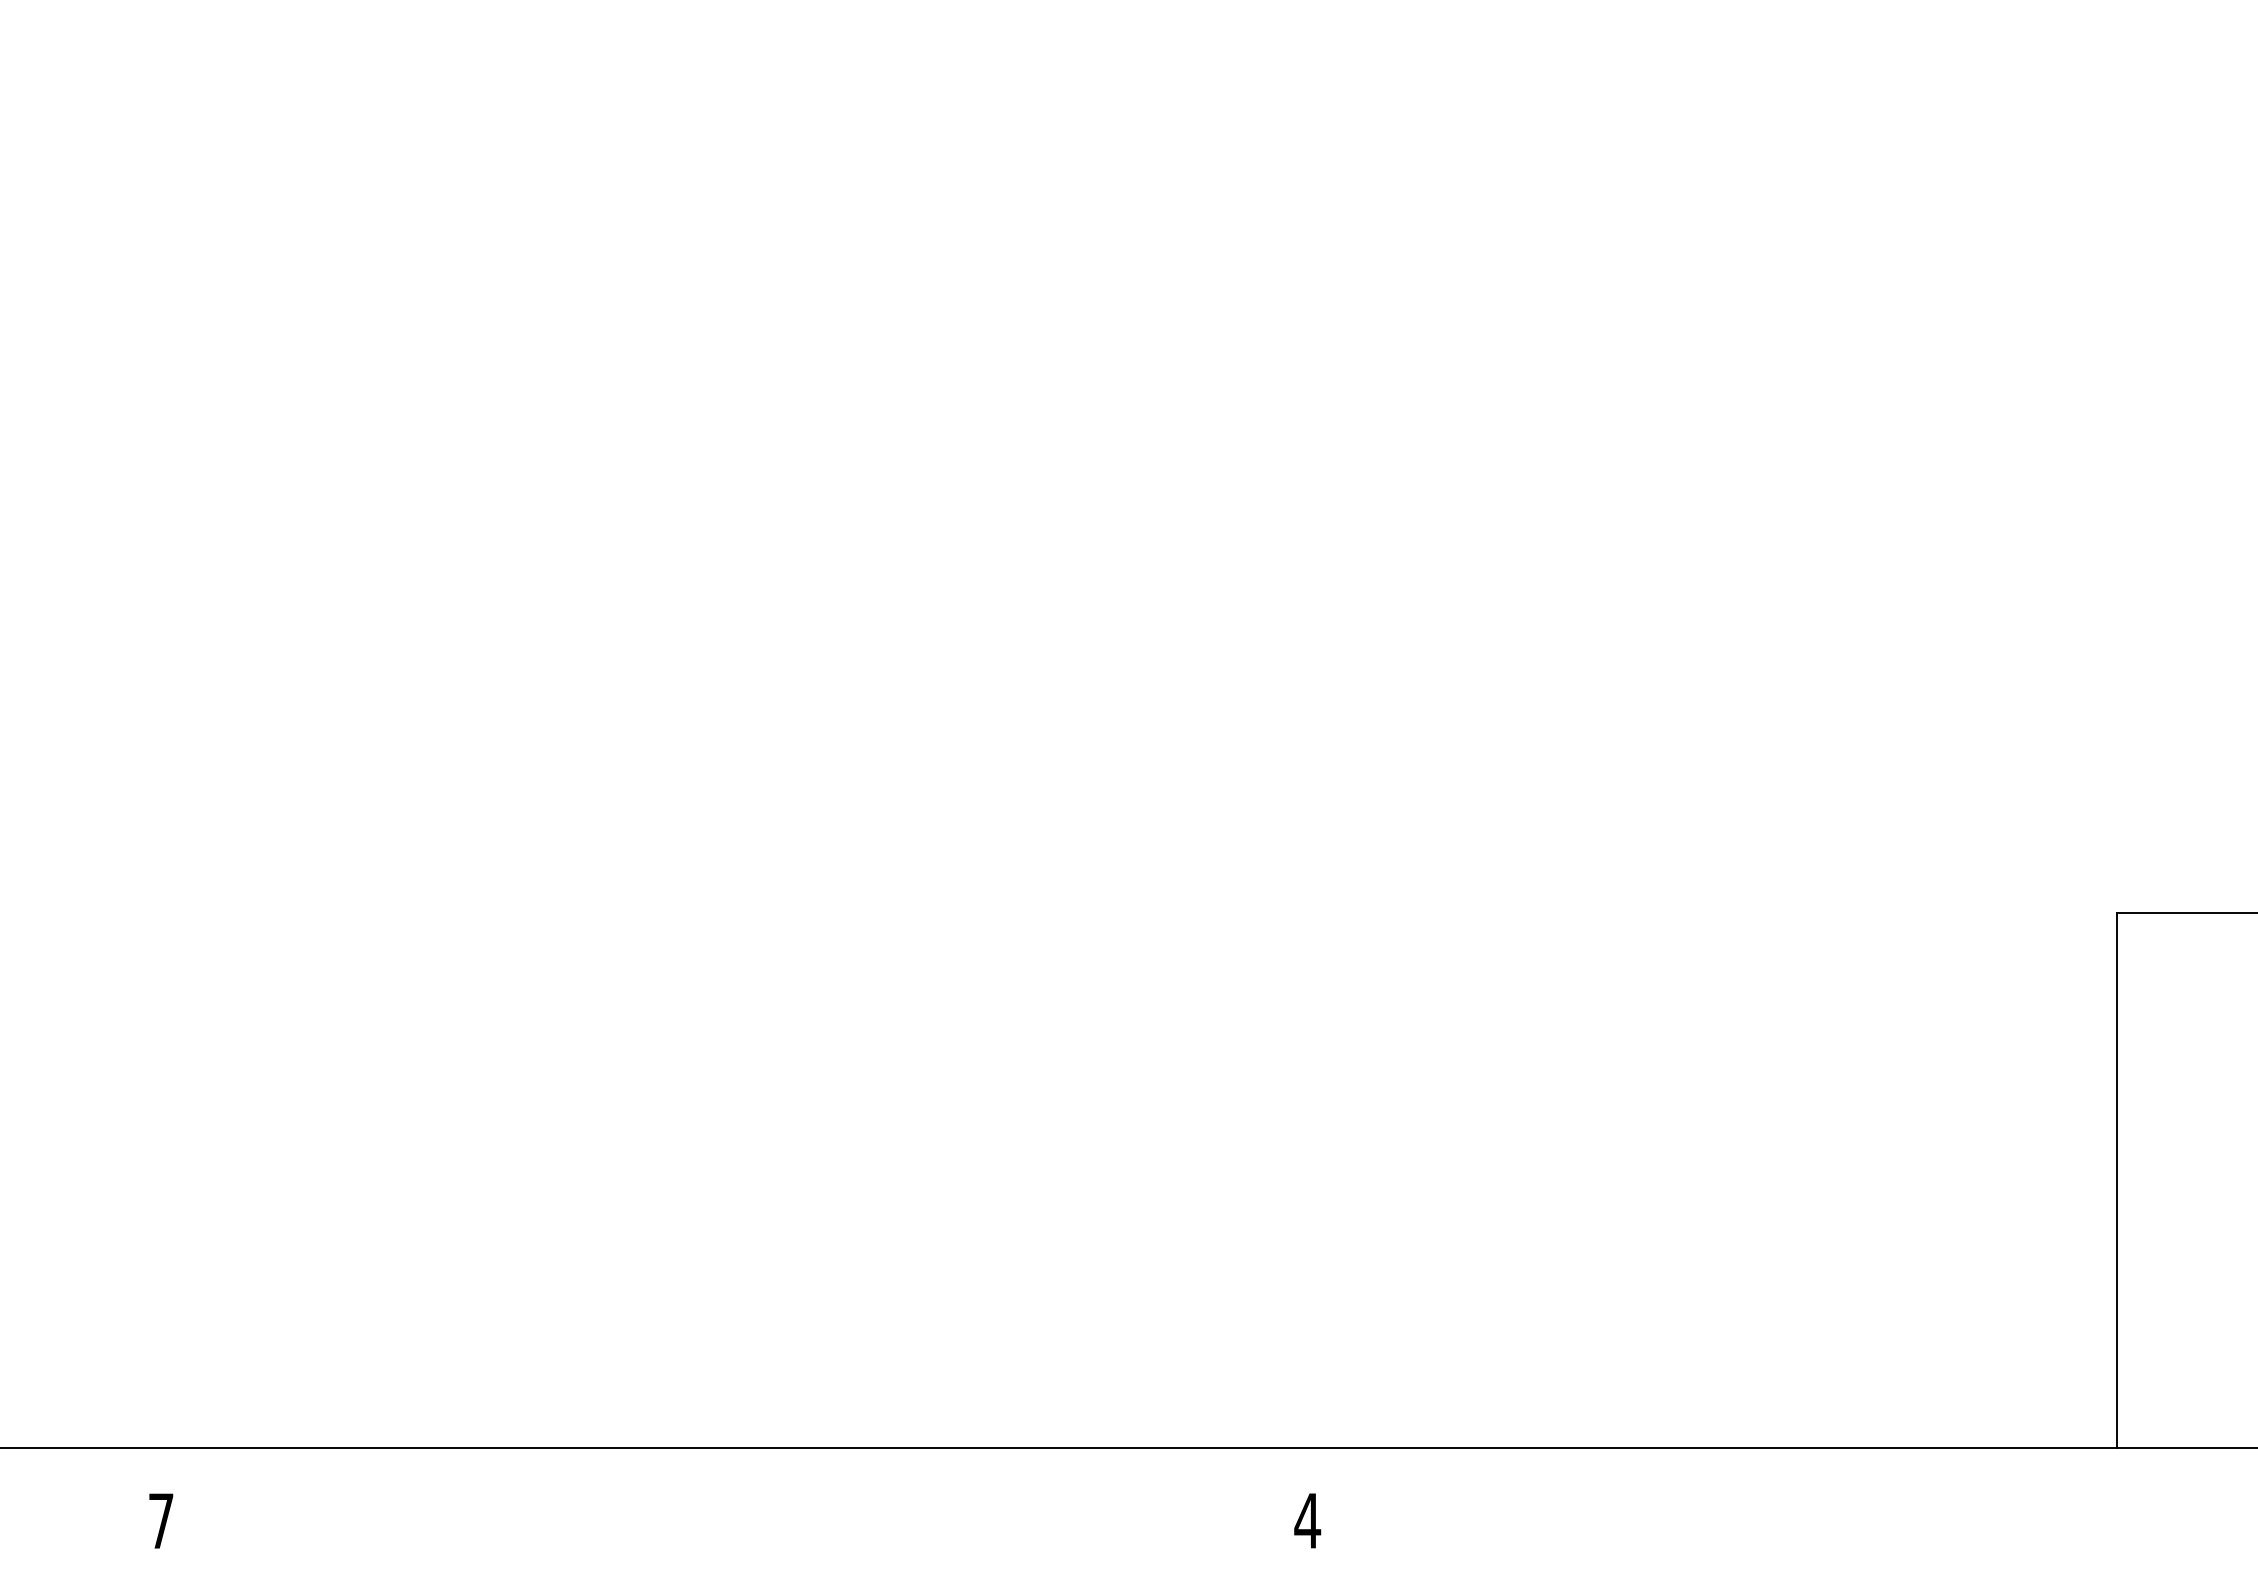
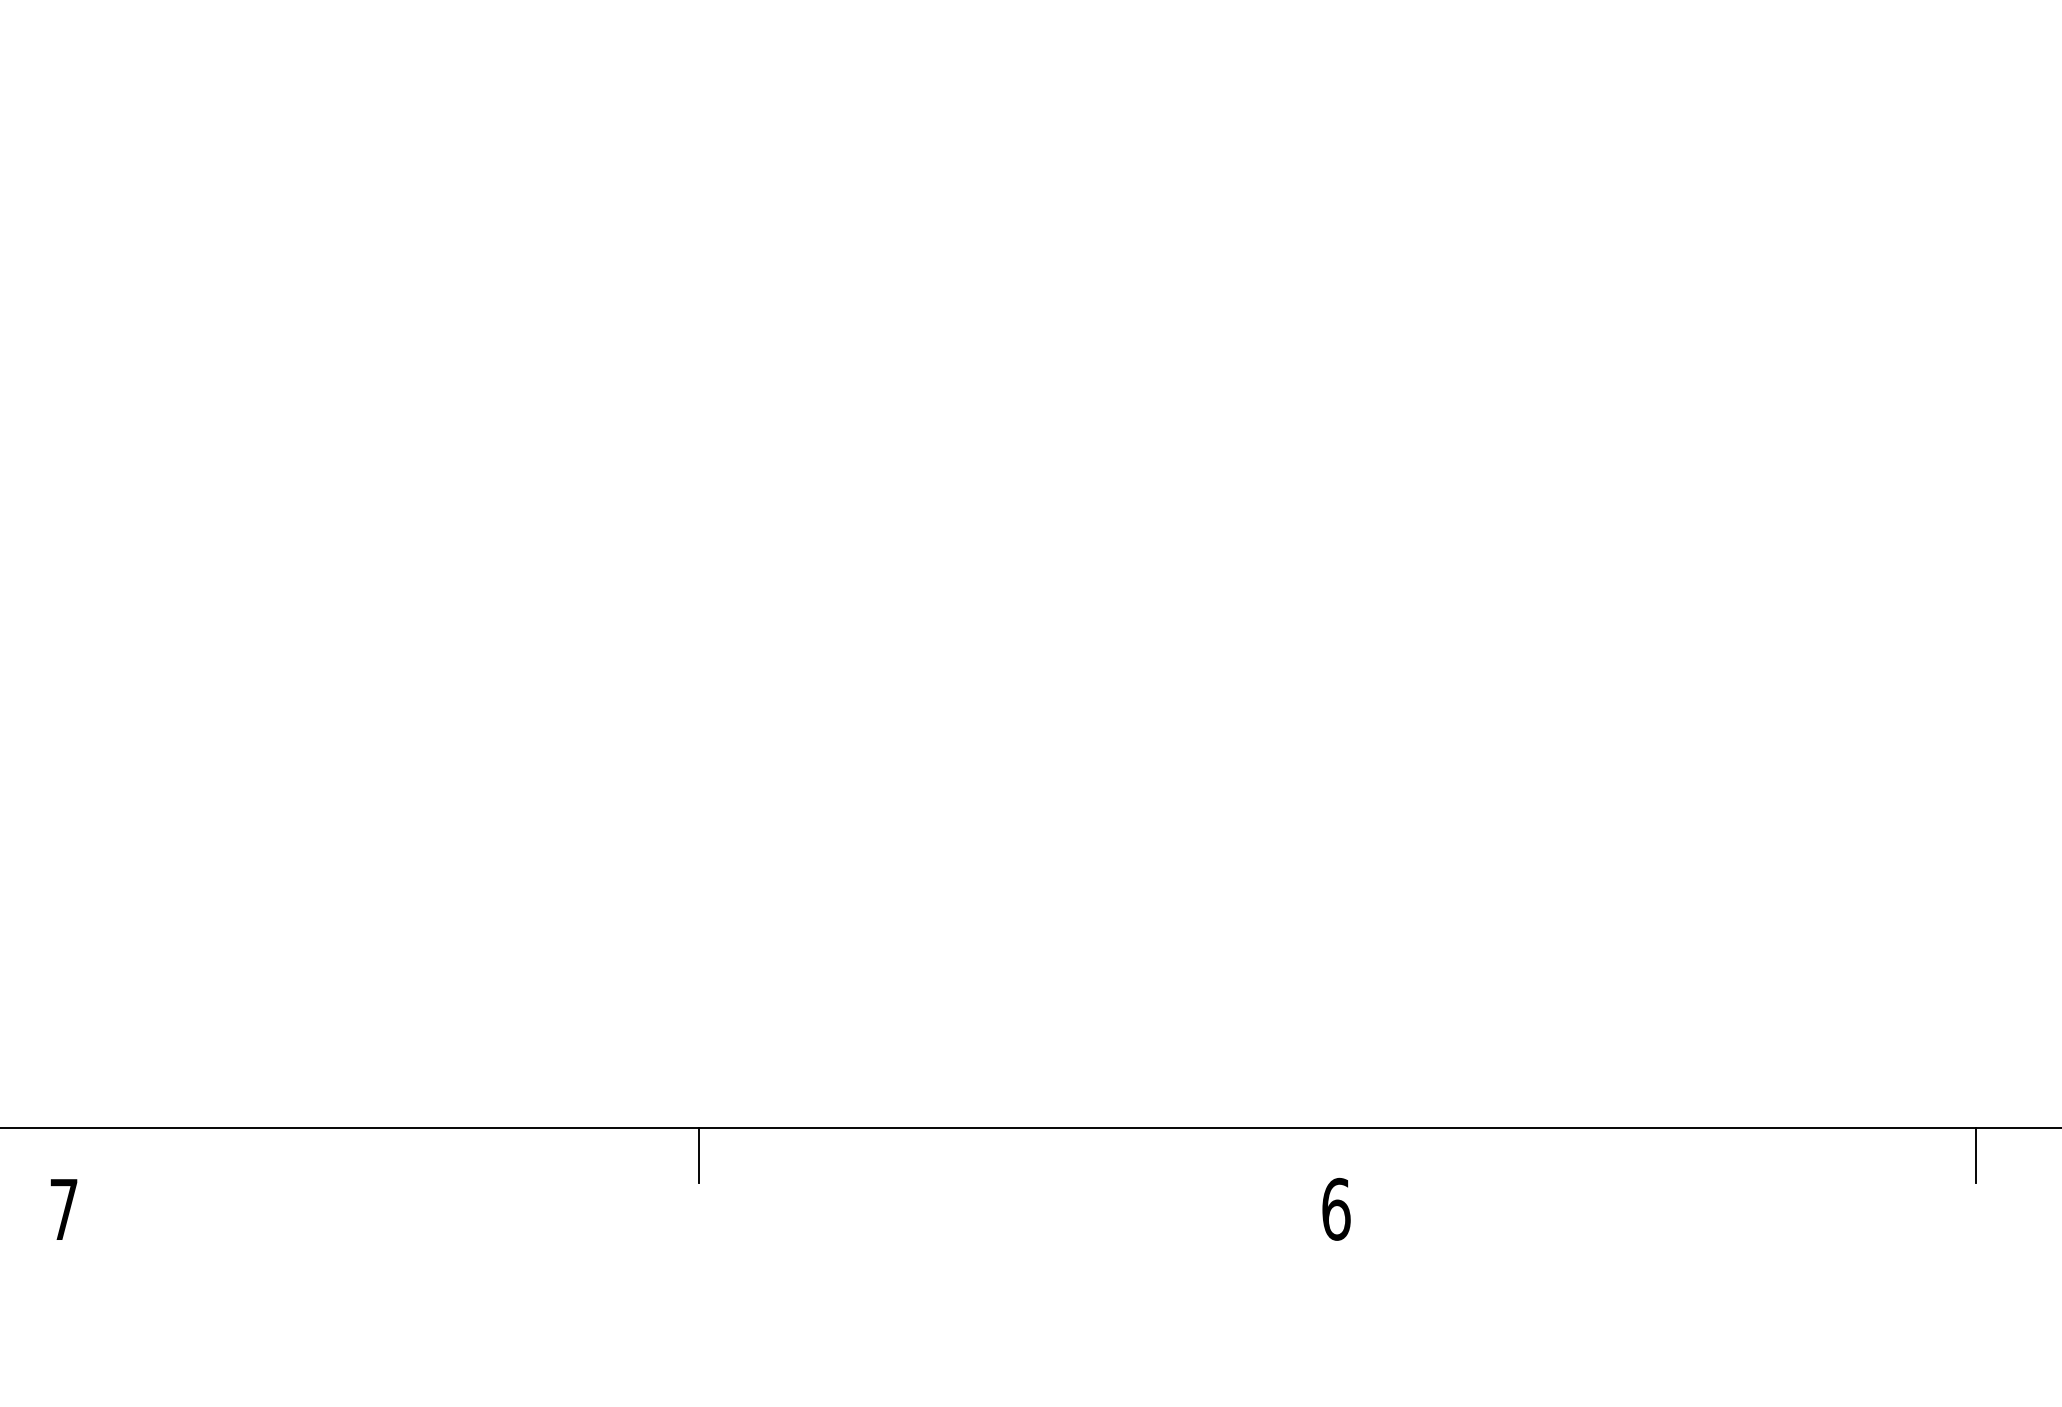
line: (733, 1472) -> (699, 1155), added
line: (1884, 1472) -> (1976, 1155), added
text: (1307, 1520) -> (1336, 1208), 4 -> 6

